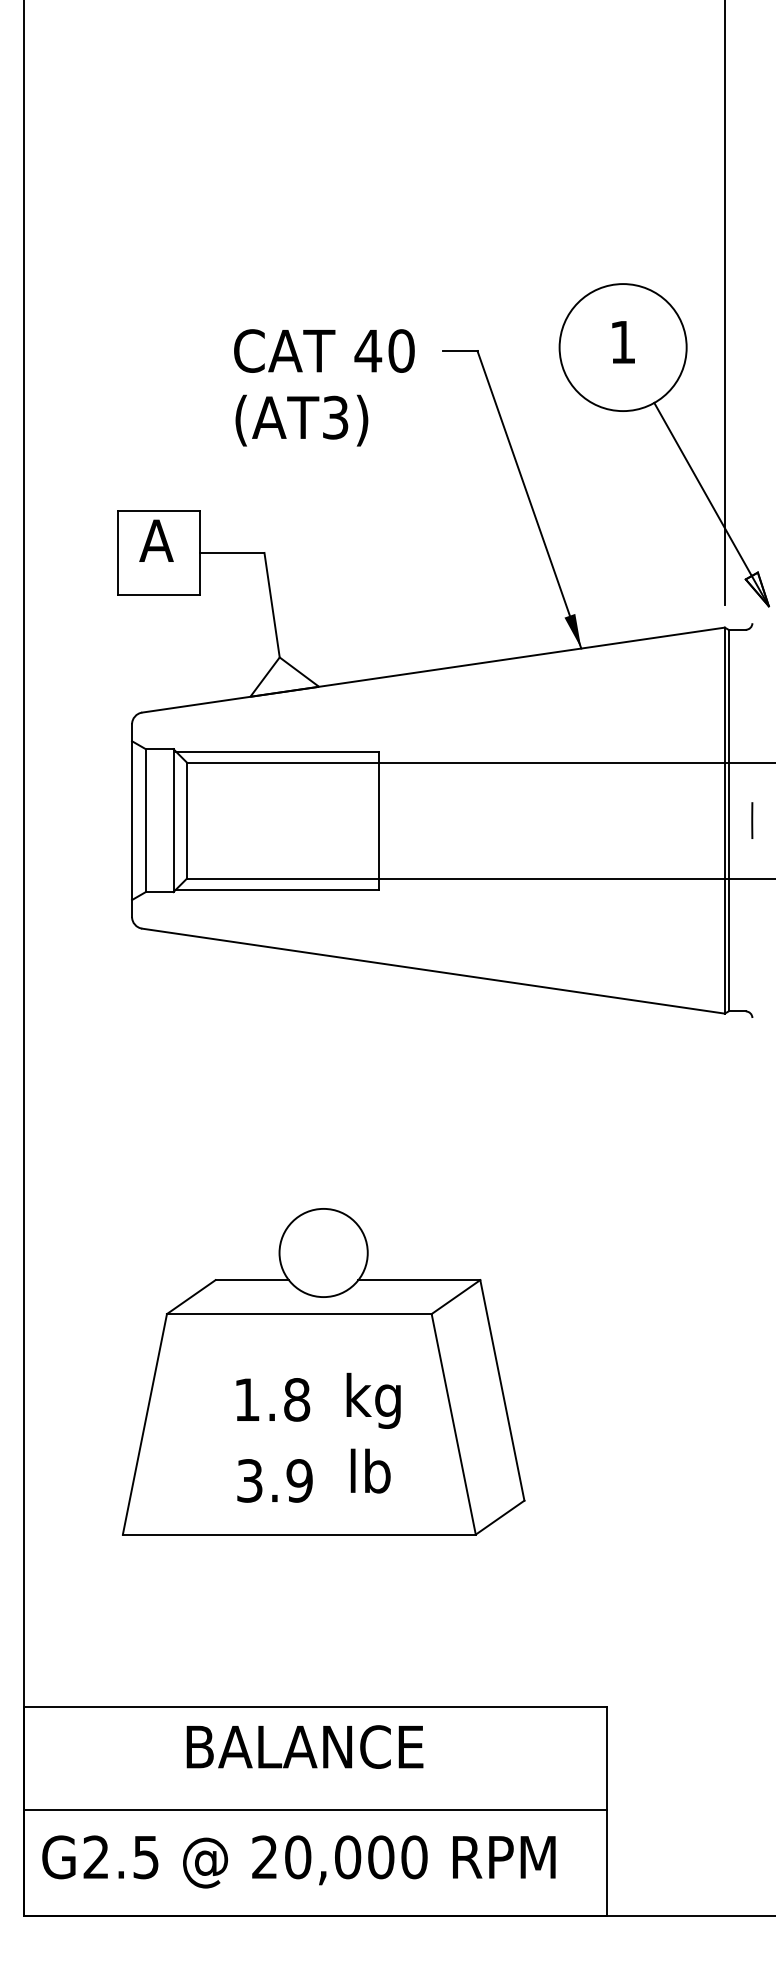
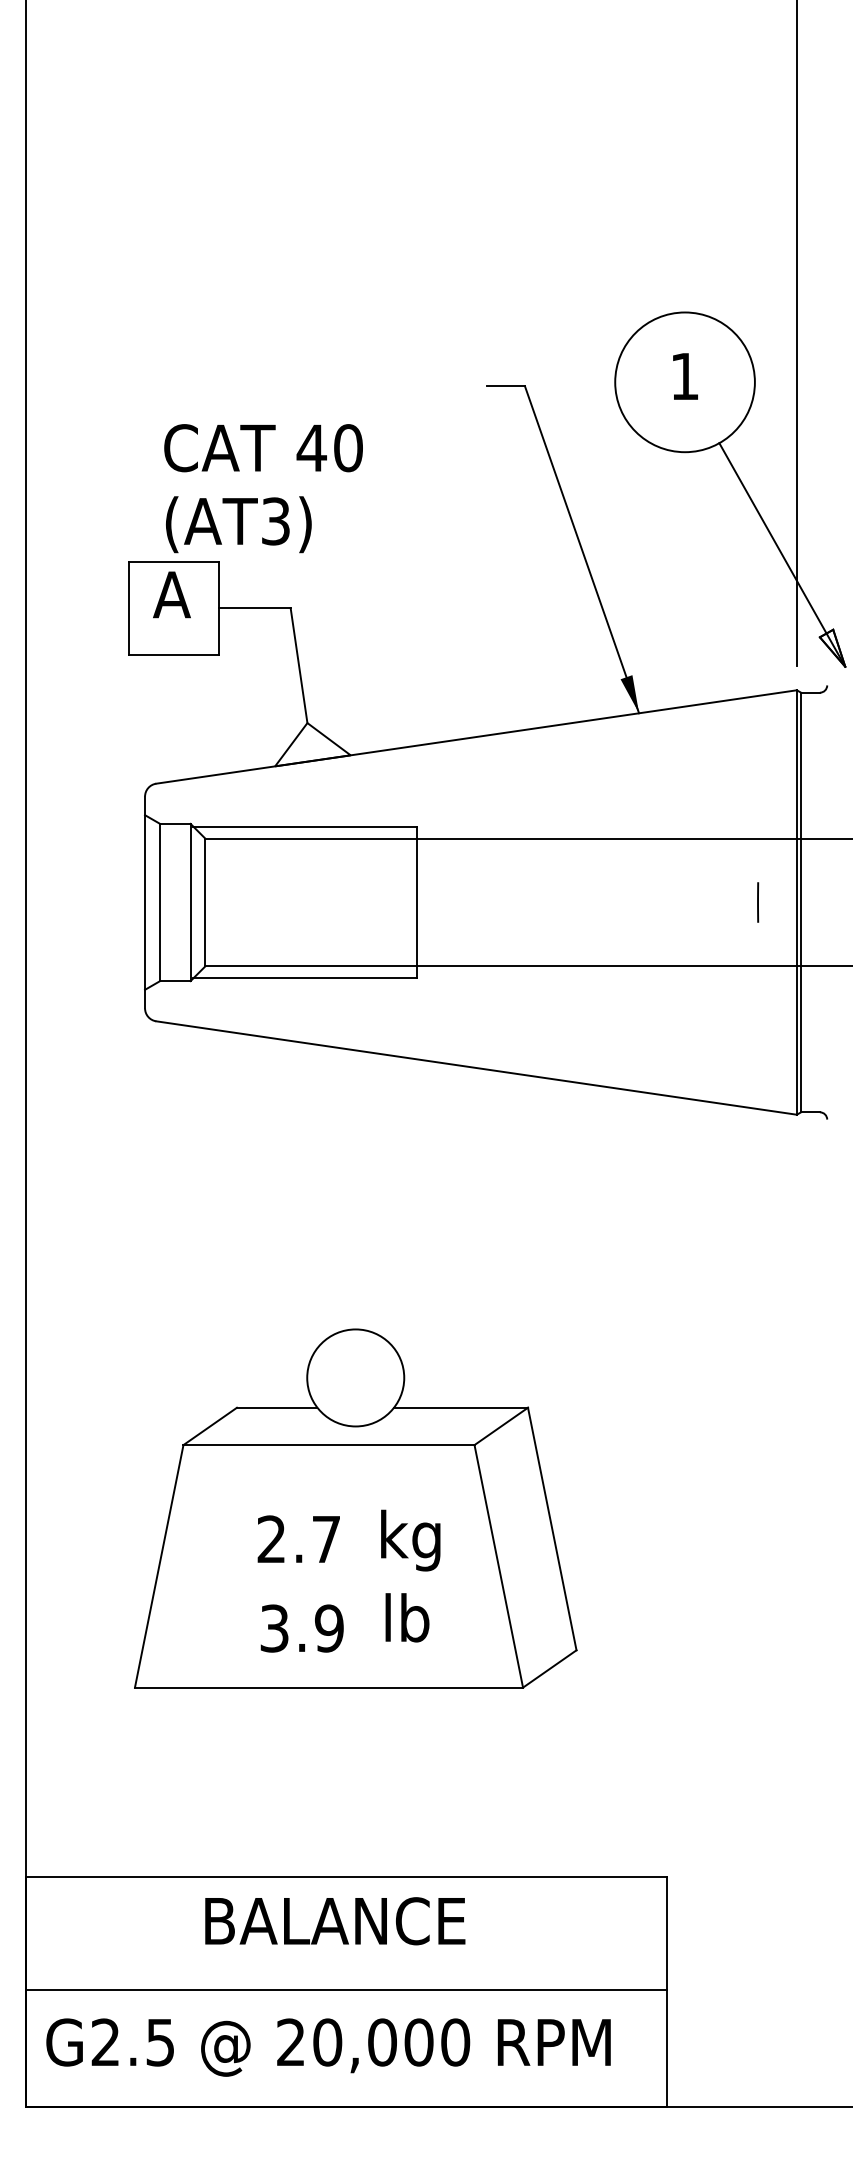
text: (324, 387) -> (263, 488), moved
line: (752, 820) -> (758, 902), moved
text: (271, 1399) -> (298, 1539), 1.8 -> 2.7

